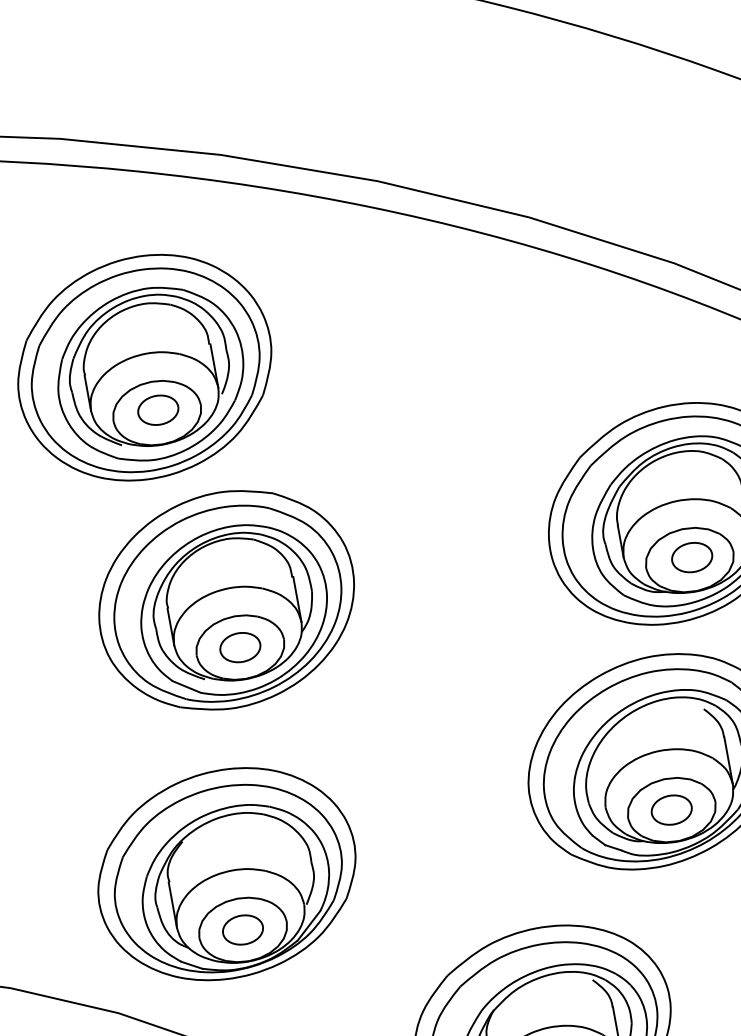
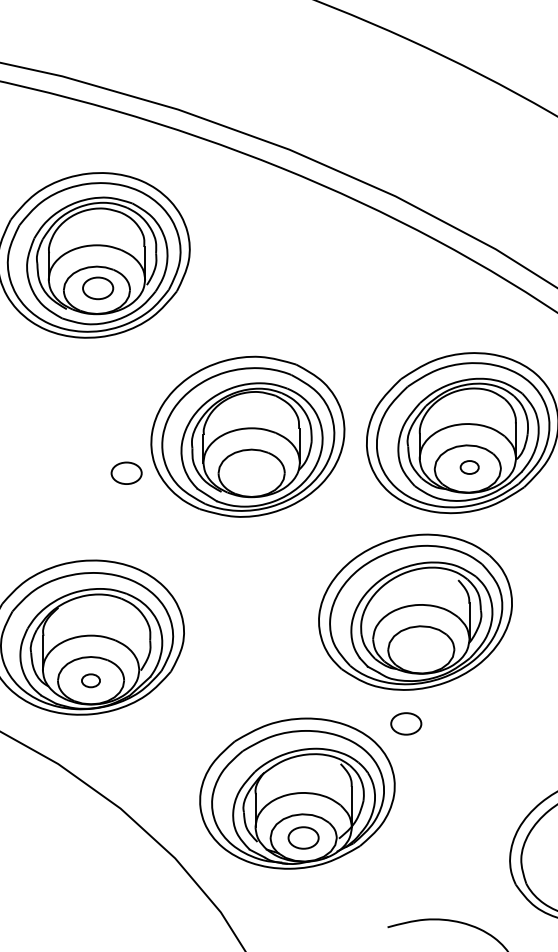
part: (691, 557) -> (469, 467), size x0.6
part: (226, 599) -> (247, 436), moved
part: (671, 809) -> (406, 723), moved
part: (242, 929) -> (90, 680), size x0.6

